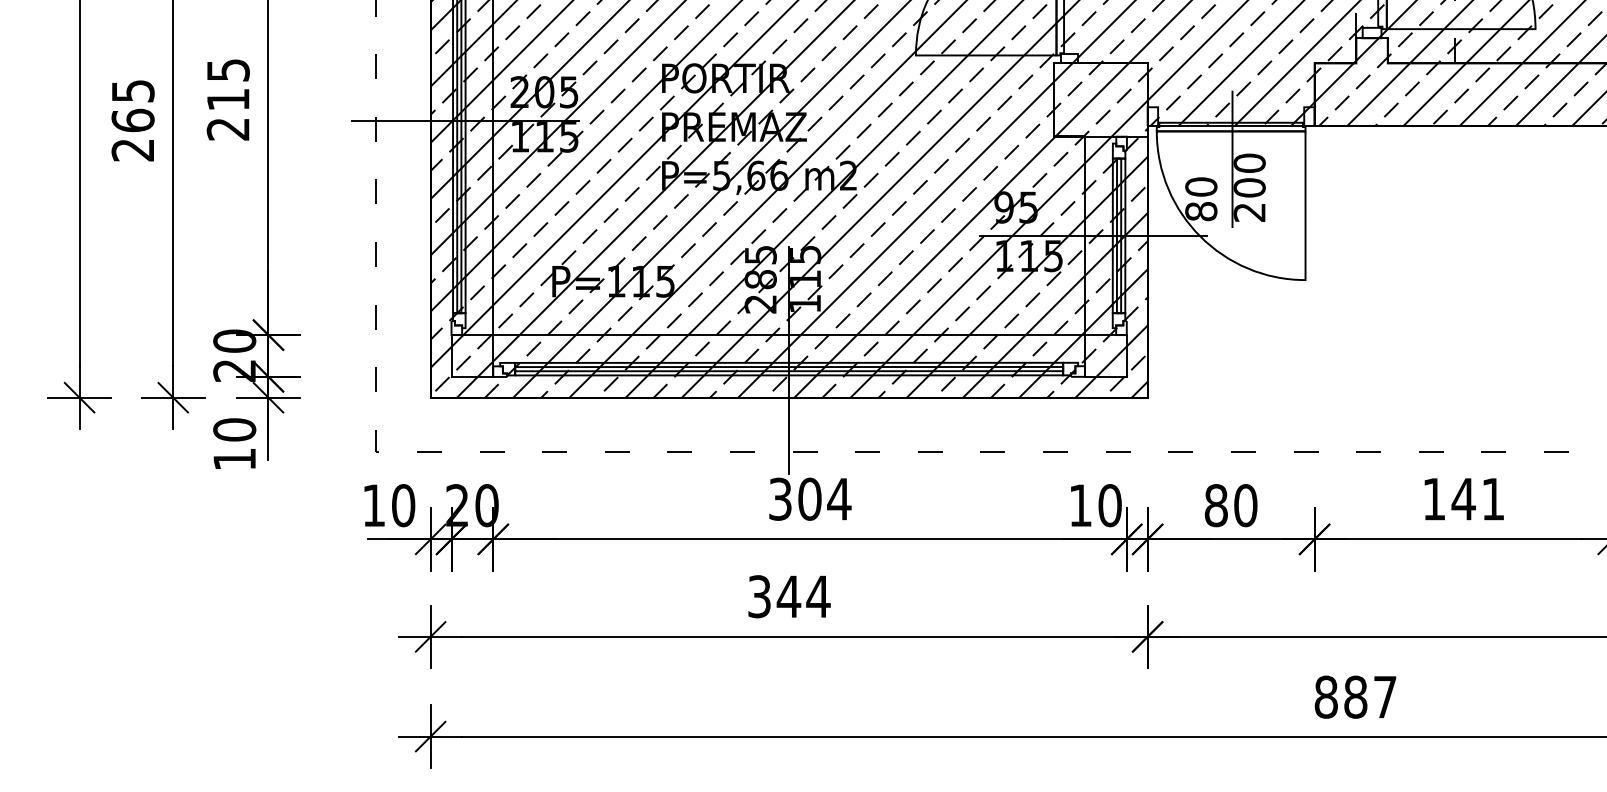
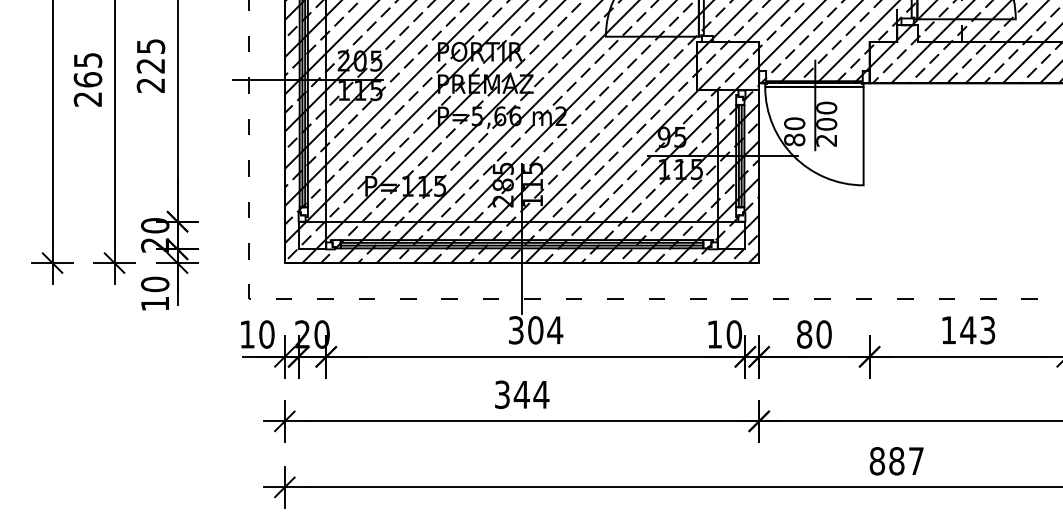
text: (227, 100) -> (150, 66), 215 -> 225
text: (1492, 499) -> (987, 330), 141 -> 143

